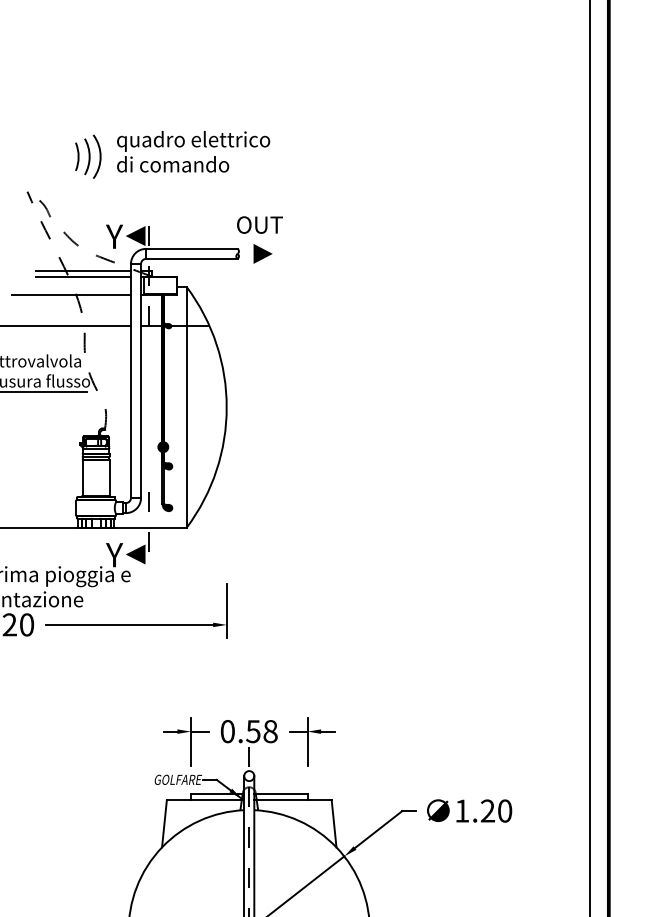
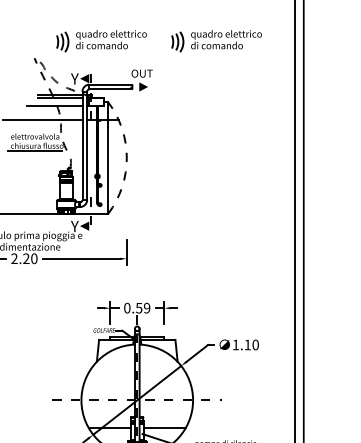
part: (420, 155) -> (216, 41), added
arc: (226, 408) -> (126, 158), solid -> dashed
text: (269, 732) -> (146, 308), 0.58 -> 0.59
text: (487, 810) -> (247, 344), 1.20 -> 1.10

